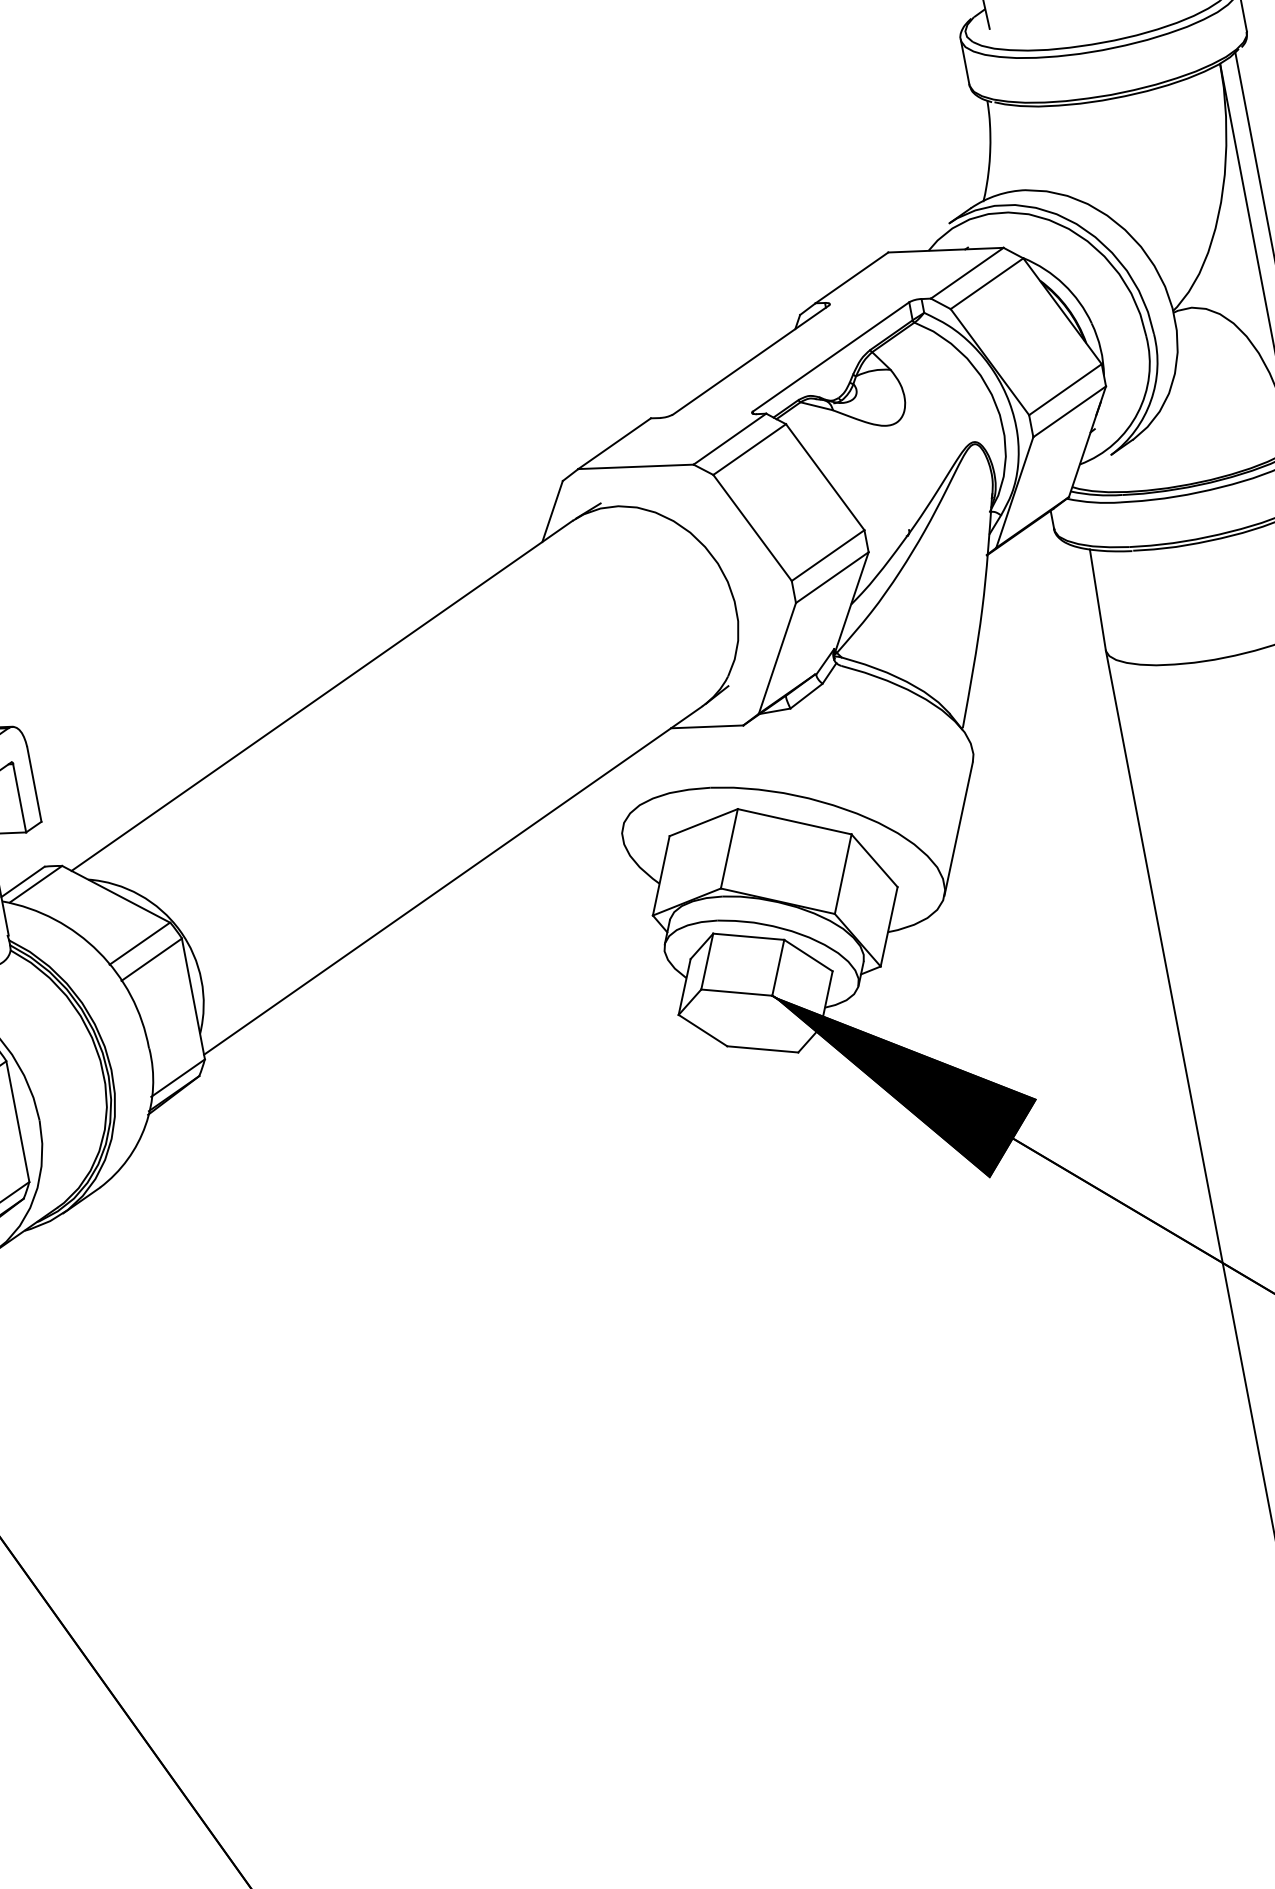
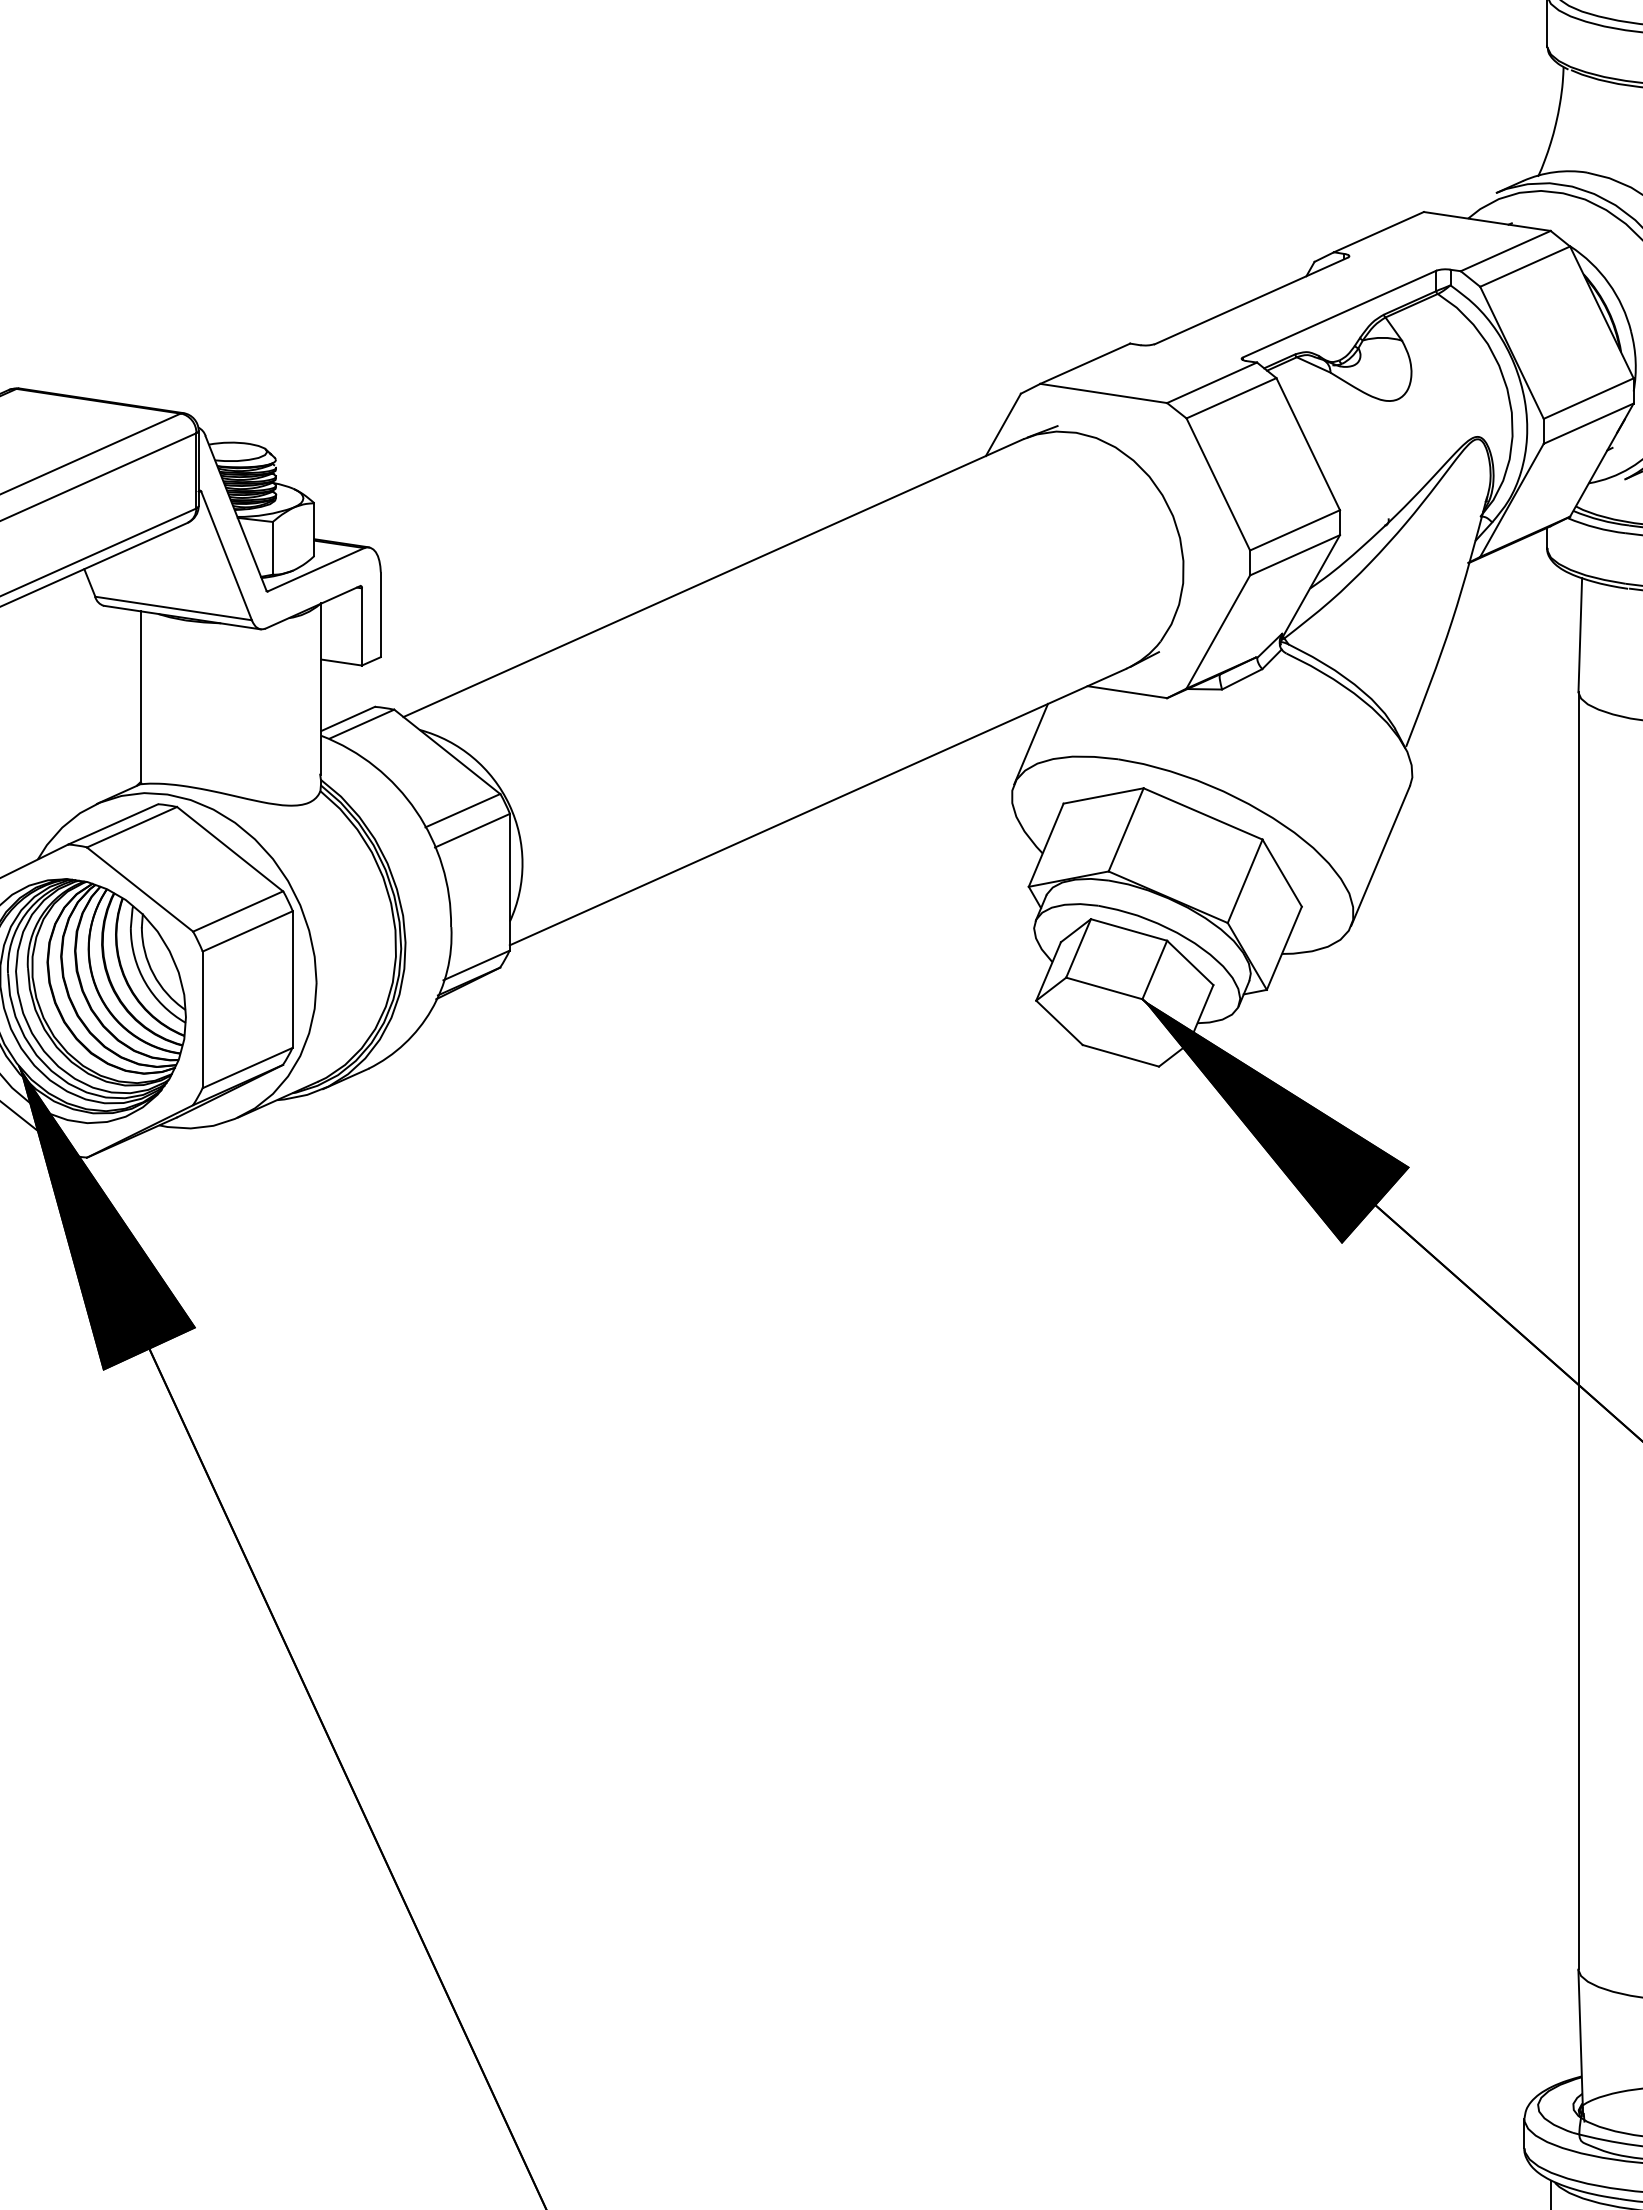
line: (631, 788) -> (1031, 743), added

